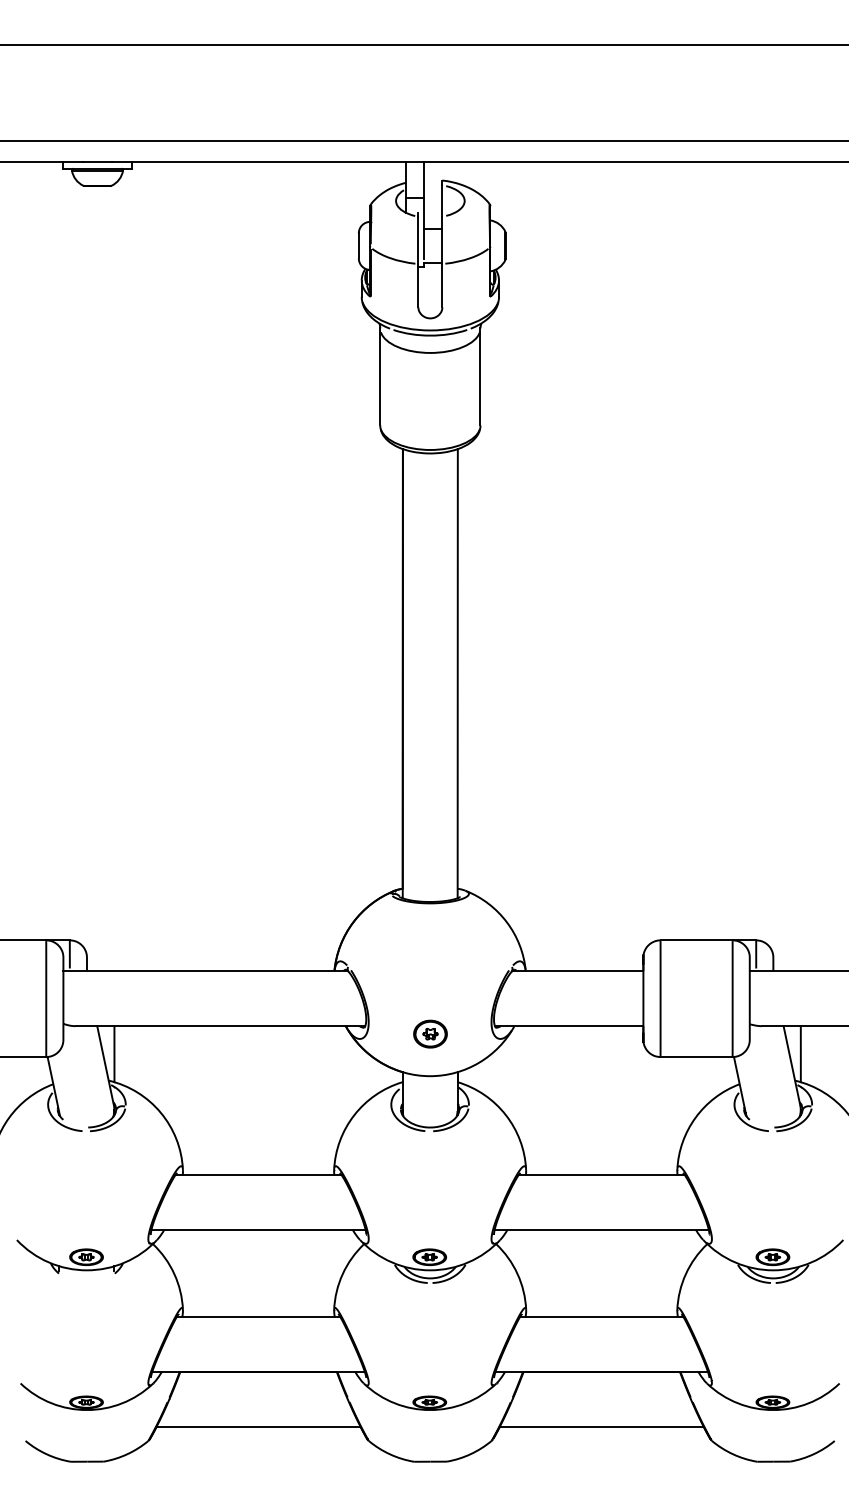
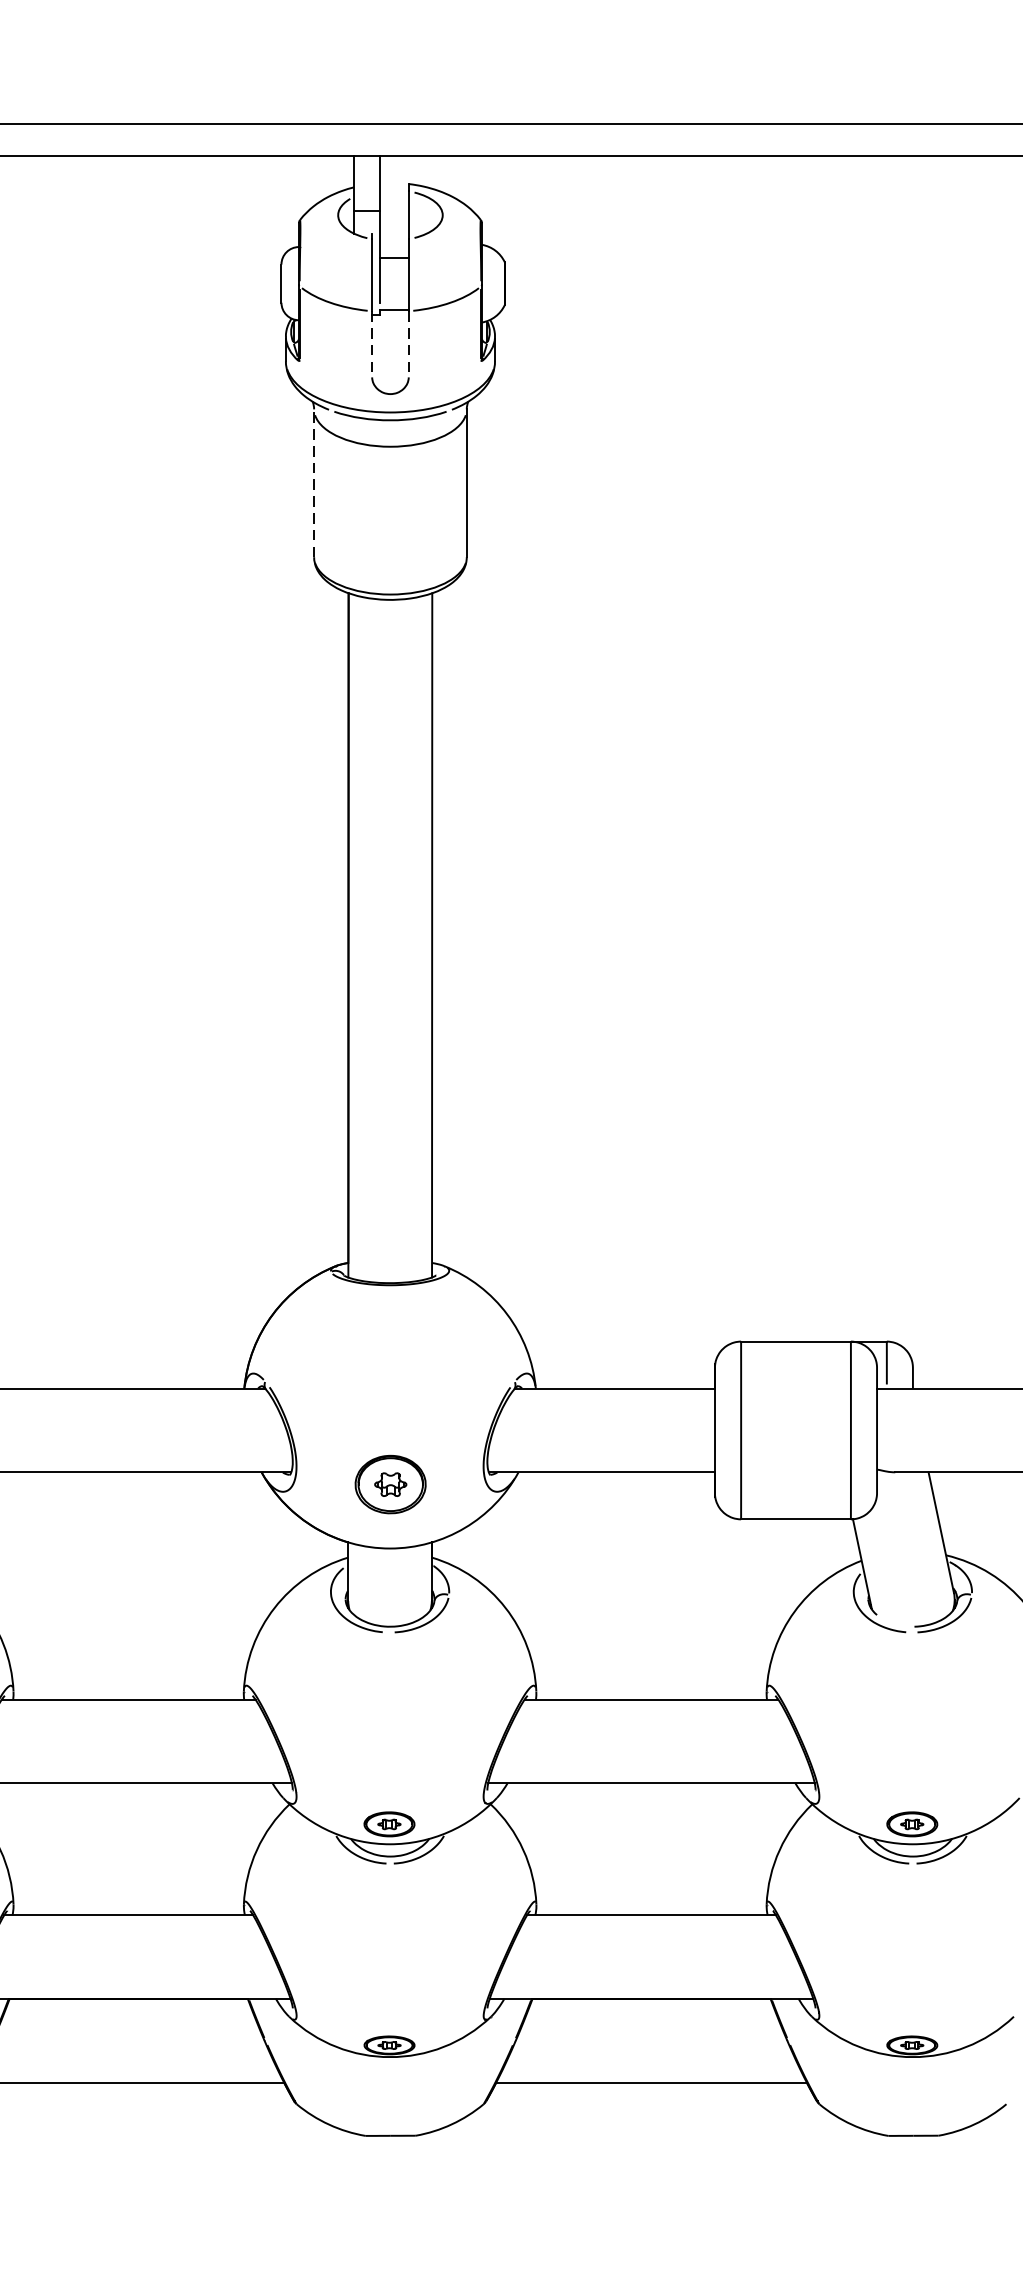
line: (418, 285) -> (372, 343), solid -> dashed
line: (442, 285) -> (408, 343), solid -> dashed
line: (380, 376) -> (314, 482), solid -> dashed
part: (430, 1033) -> (390, 1483), size x1.4
line: (800, 1054) -> (954, 1515), removed

